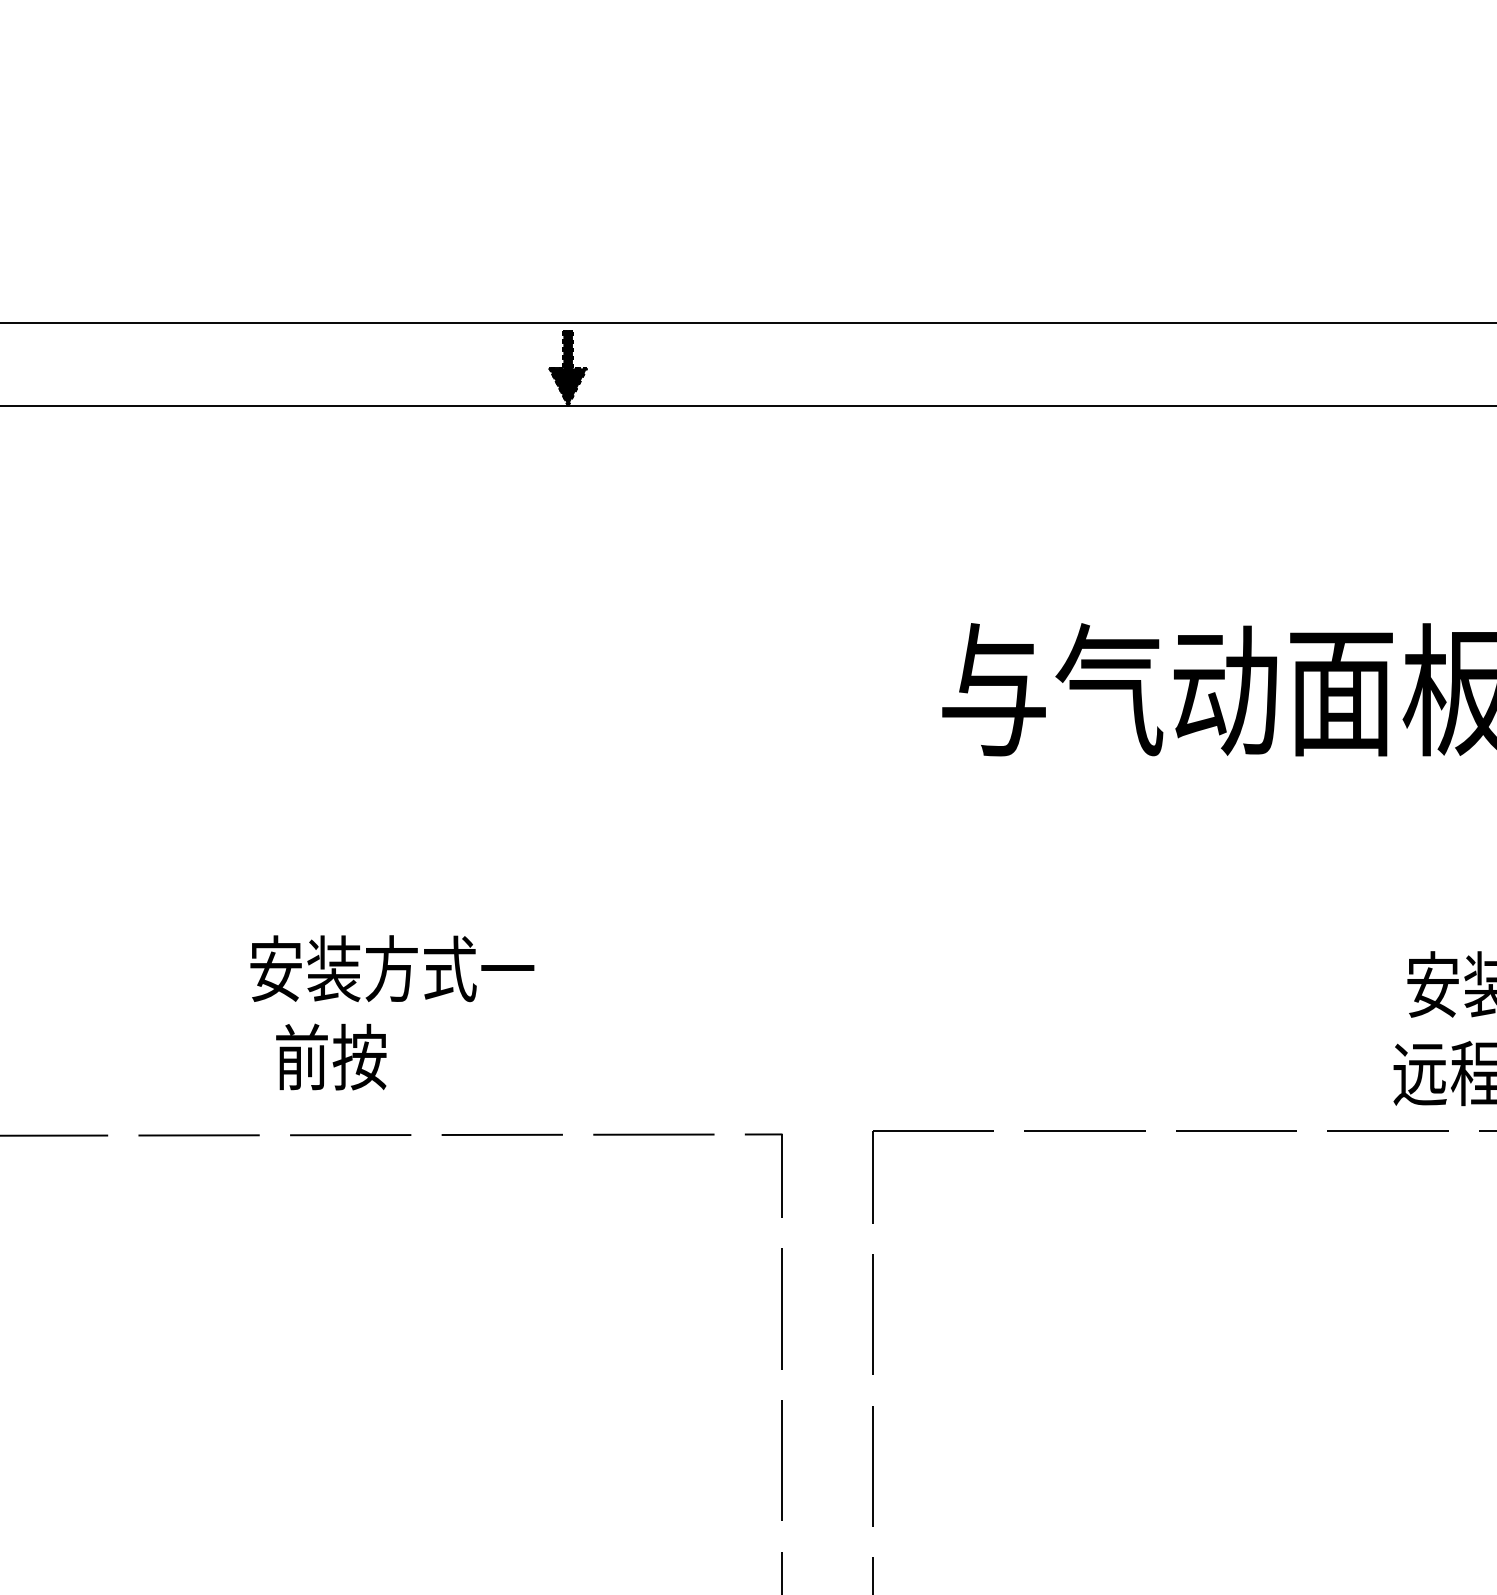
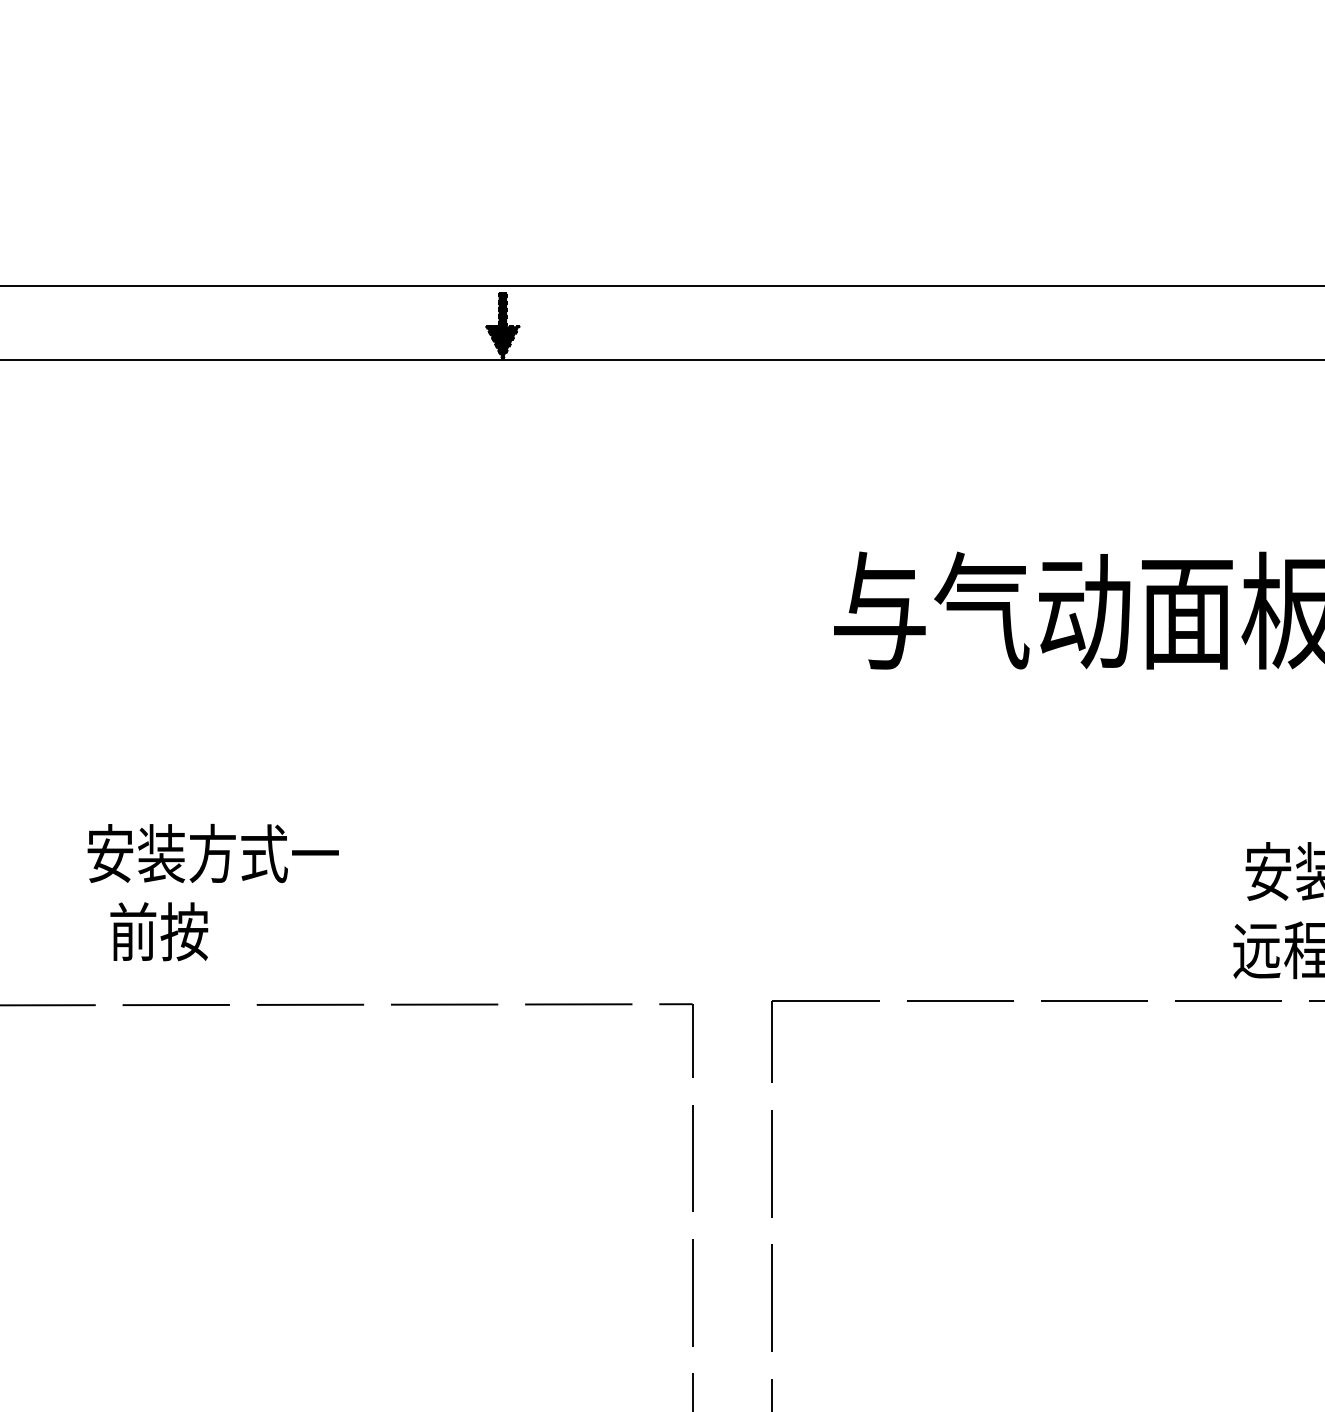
text: (391, 1012) -> (212, 892), moved

